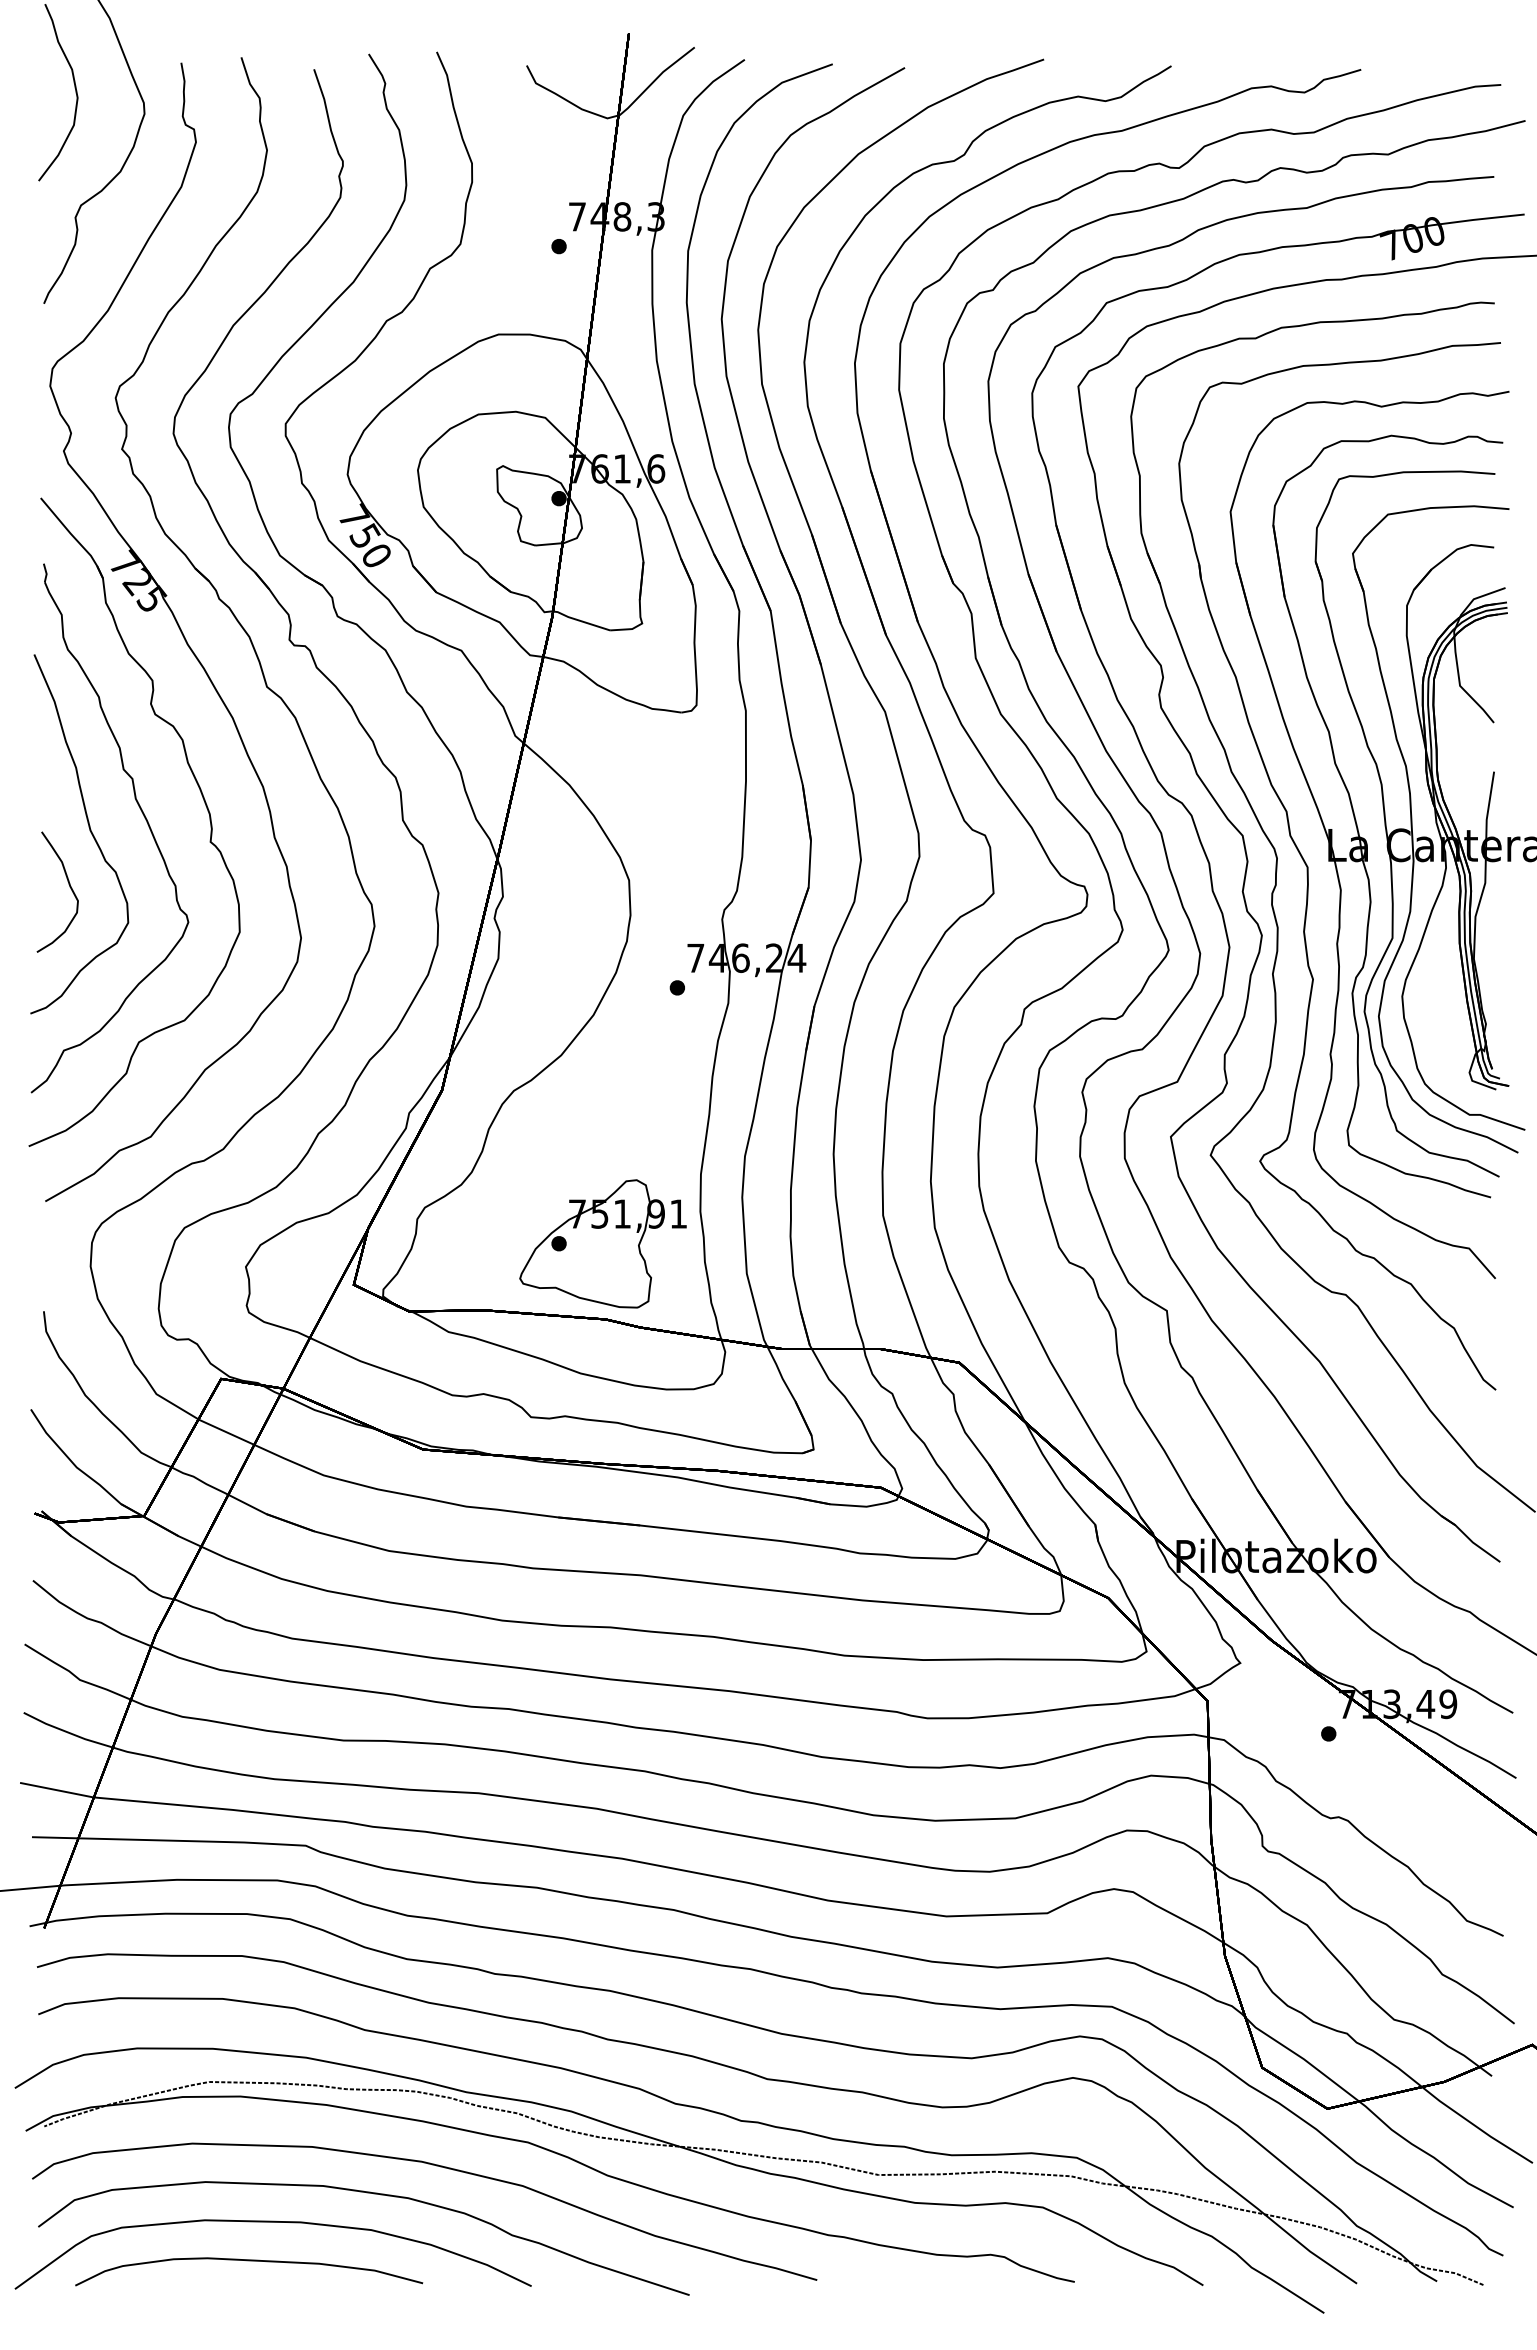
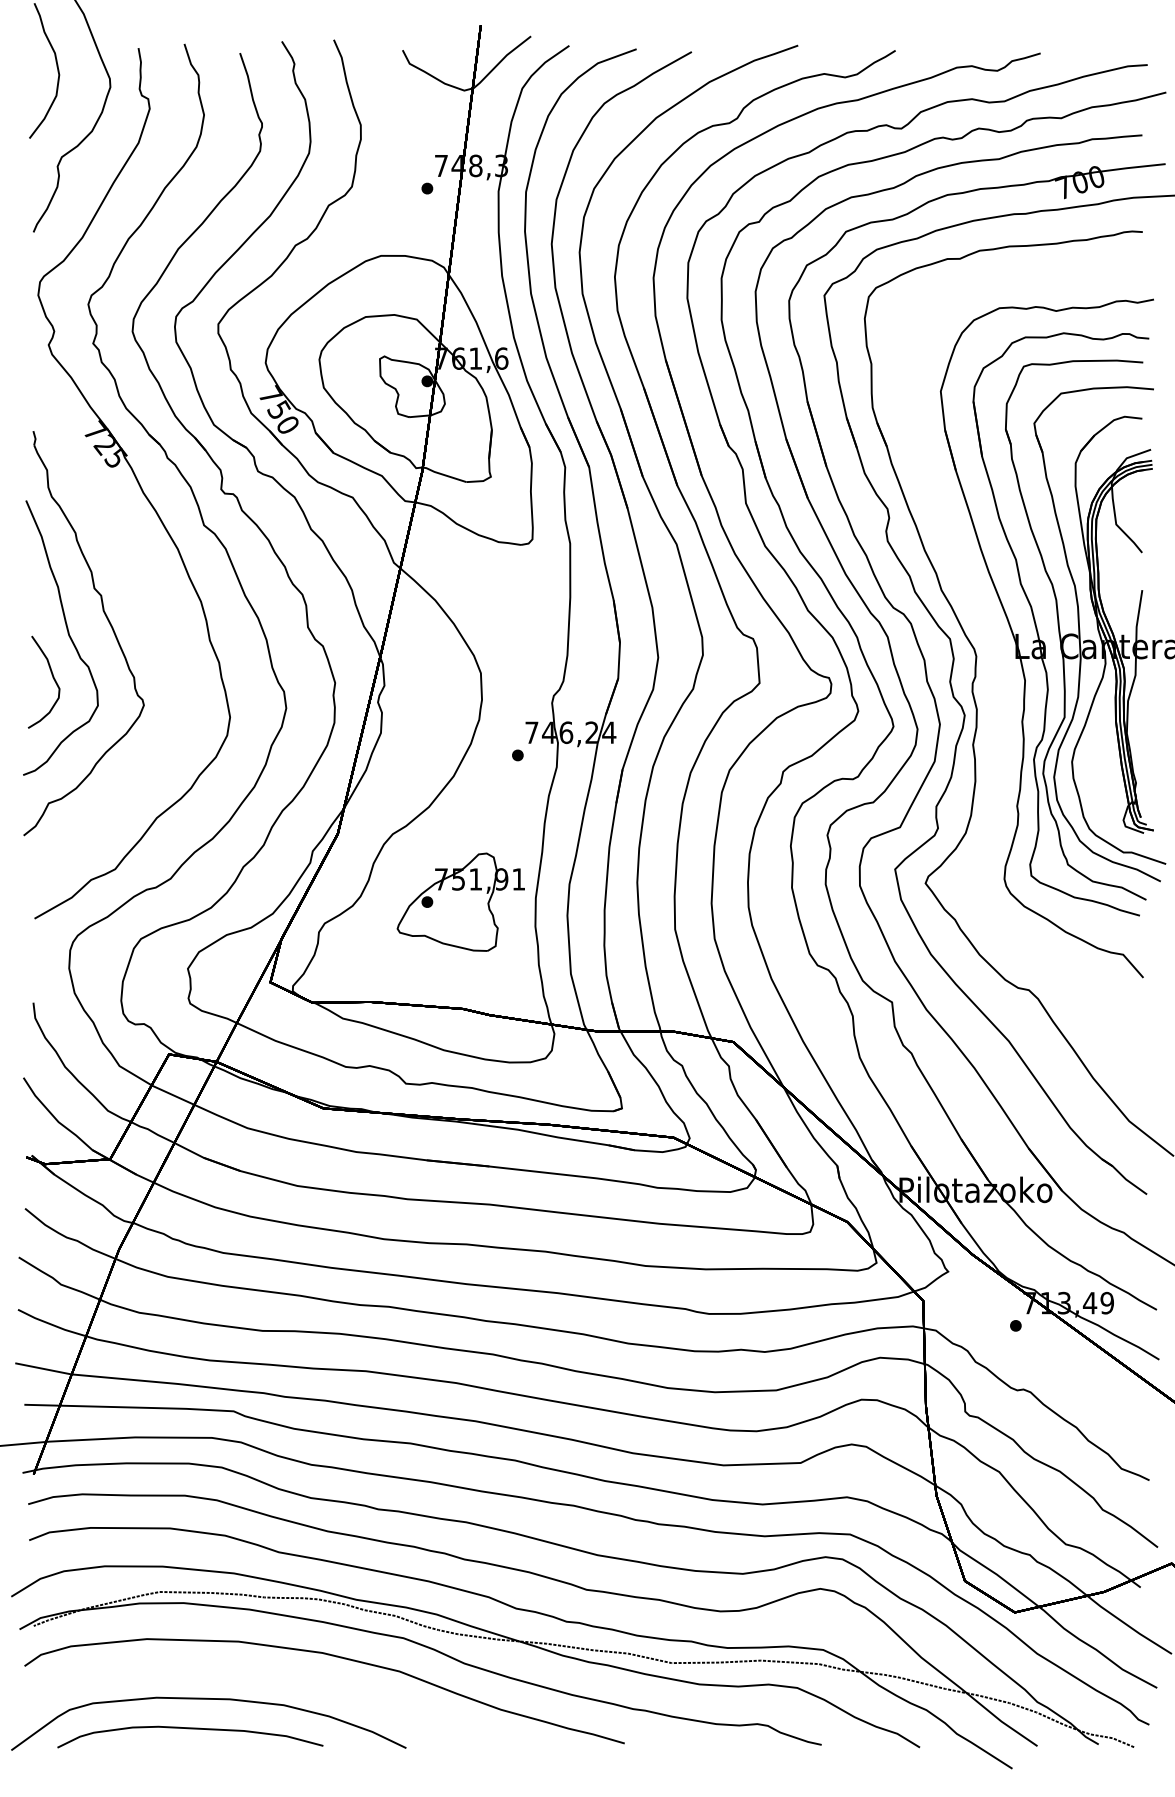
part: (202, 798) -> (154, 610), removed
part: (1308, 866) -> (1000, 662), removed
part: (602, 1243) -> (460, 901), moved
curve: (366, 2193) -> (280, 1677), removed

